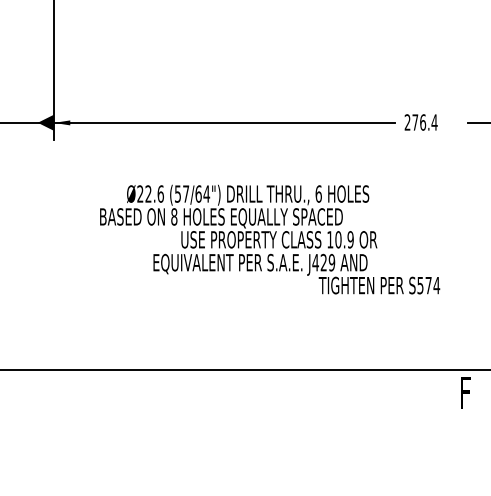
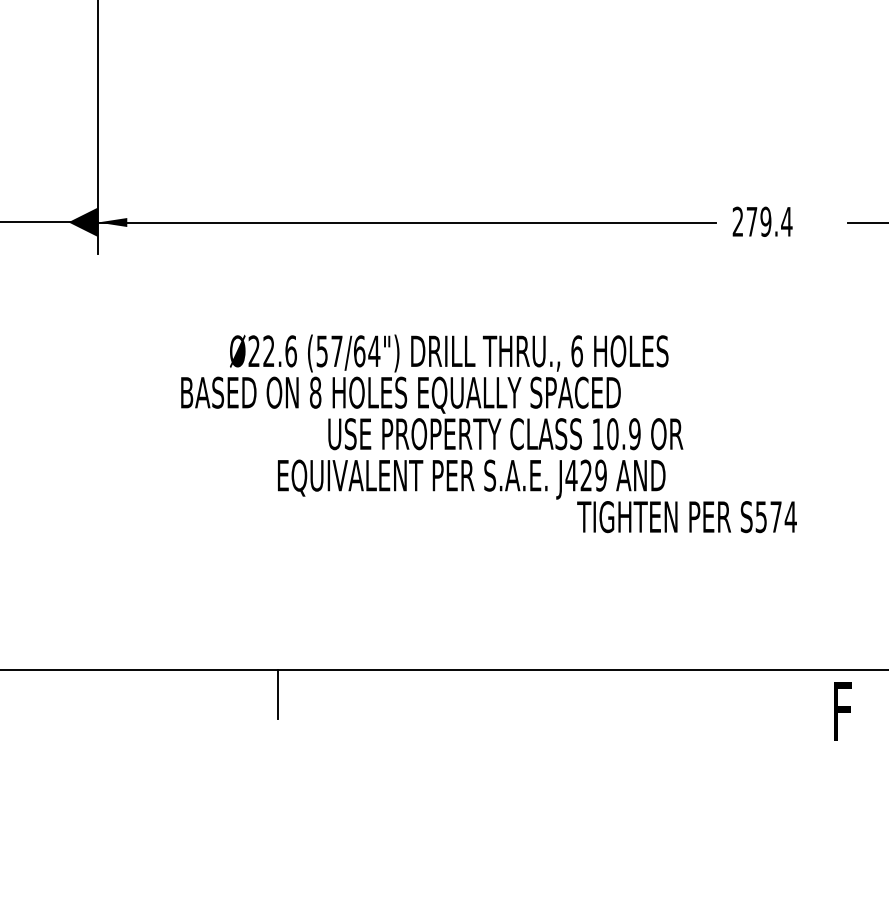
text: (423, 122) -> (766, 221), 276.4 -> 279.4
line: (153, 382) -> (277, 692), added

